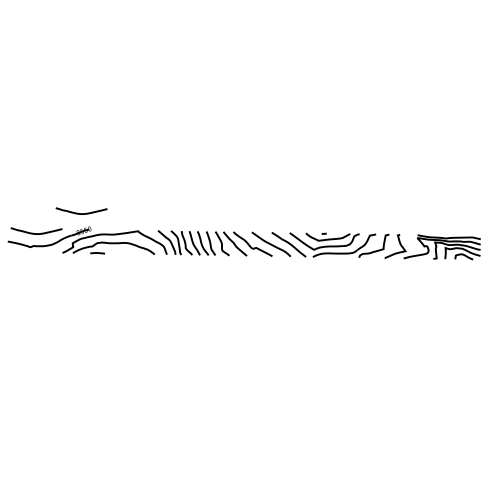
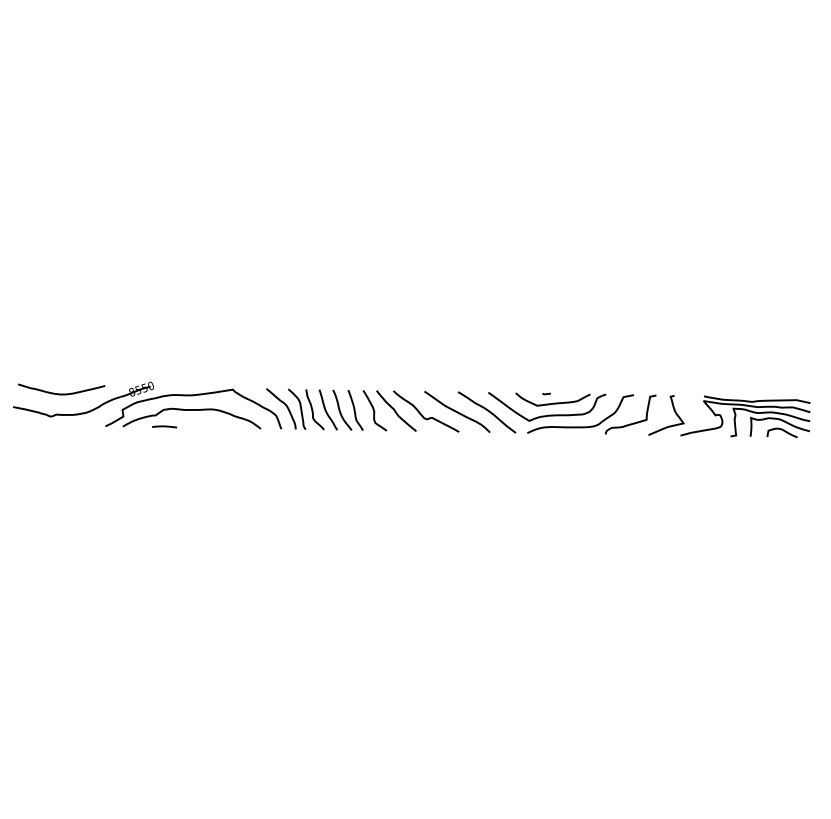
curve: (81, 213) -> (137, 359), removed

